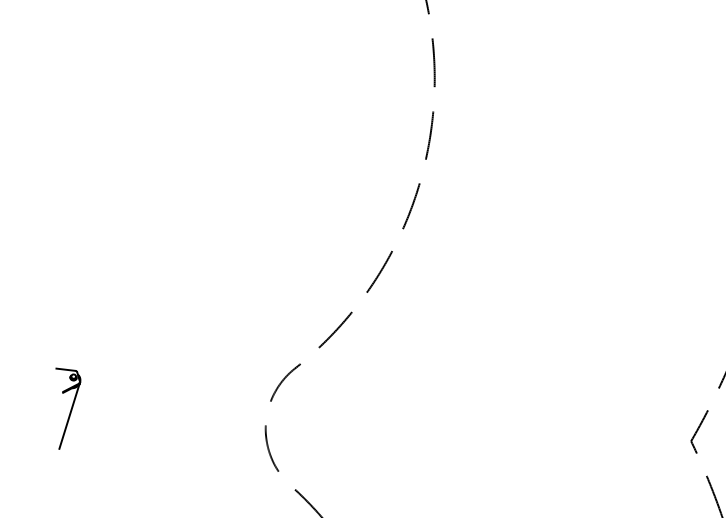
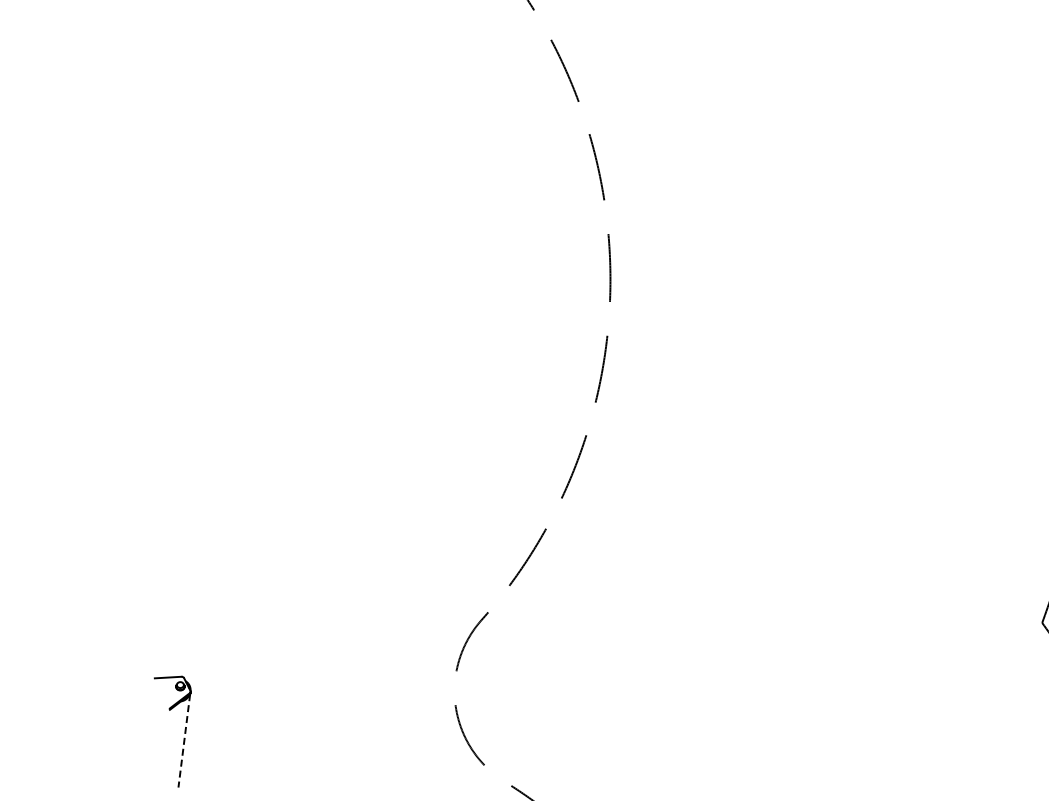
line: (69, 417) -> (184, 741), solid -> dashed

